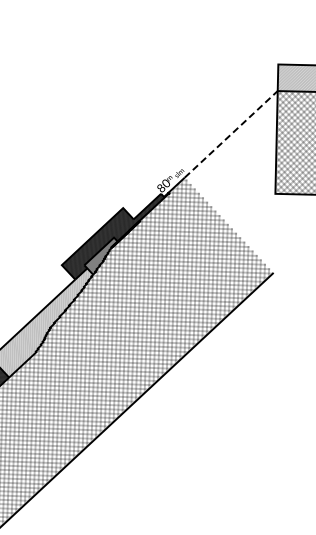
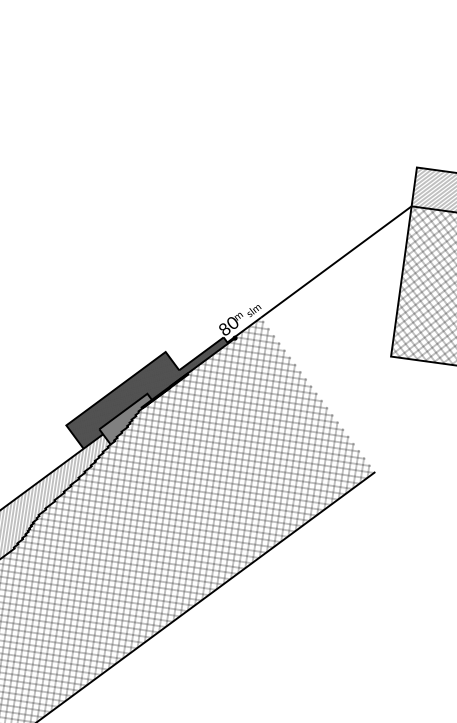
line: (231, 134) -> (336, 262), dashed -> solid

